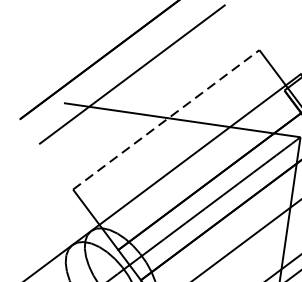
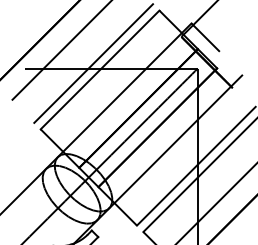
line: (158, 109) -> (93, 63), added
line: (166, 119) -> (100, 69), dashed -> solid

